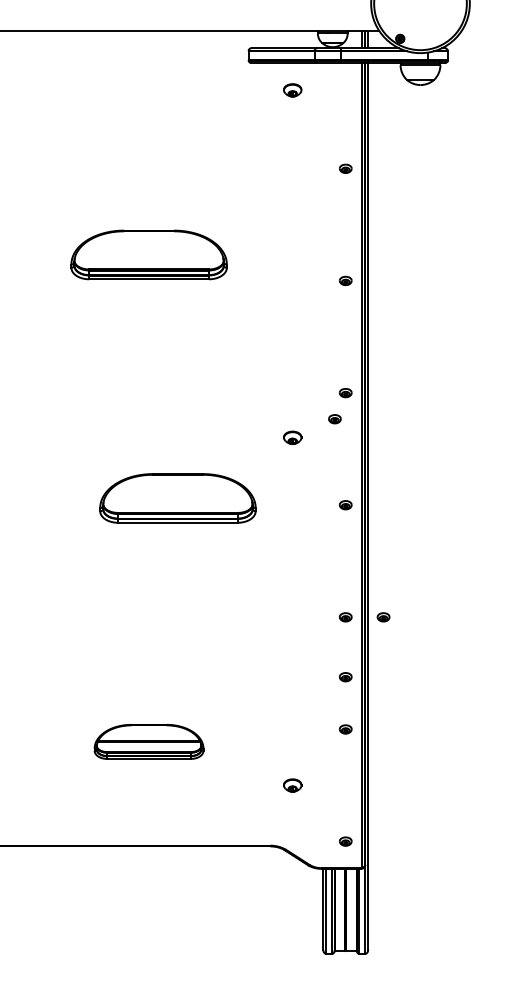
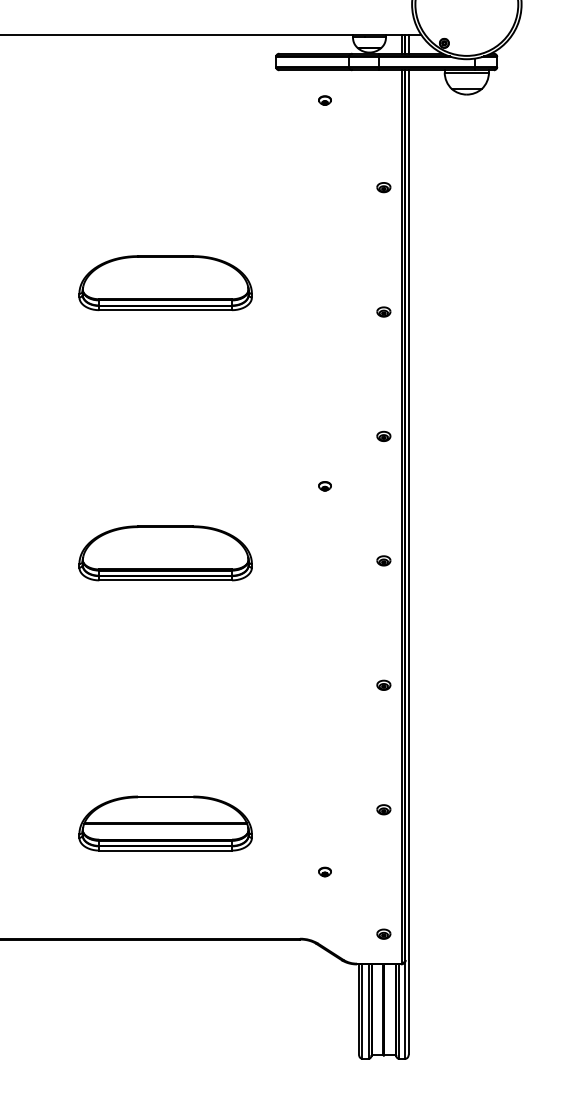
part: (292, 90) -> (324, 100), size x0.62
part: (334, 418) -> (371, 464), removed
part: (292, 438) -> (324, 486), size x0.62
part: (177, 498) -> (165, 553), moved
part: (383, 616) -> (425, 684), removed
part: (345, 676) -> (383, 751), removed
part: (148, 741) -> (165, 823), size x1.43
part: (292, 785) -> (324, 871), size x0.62

